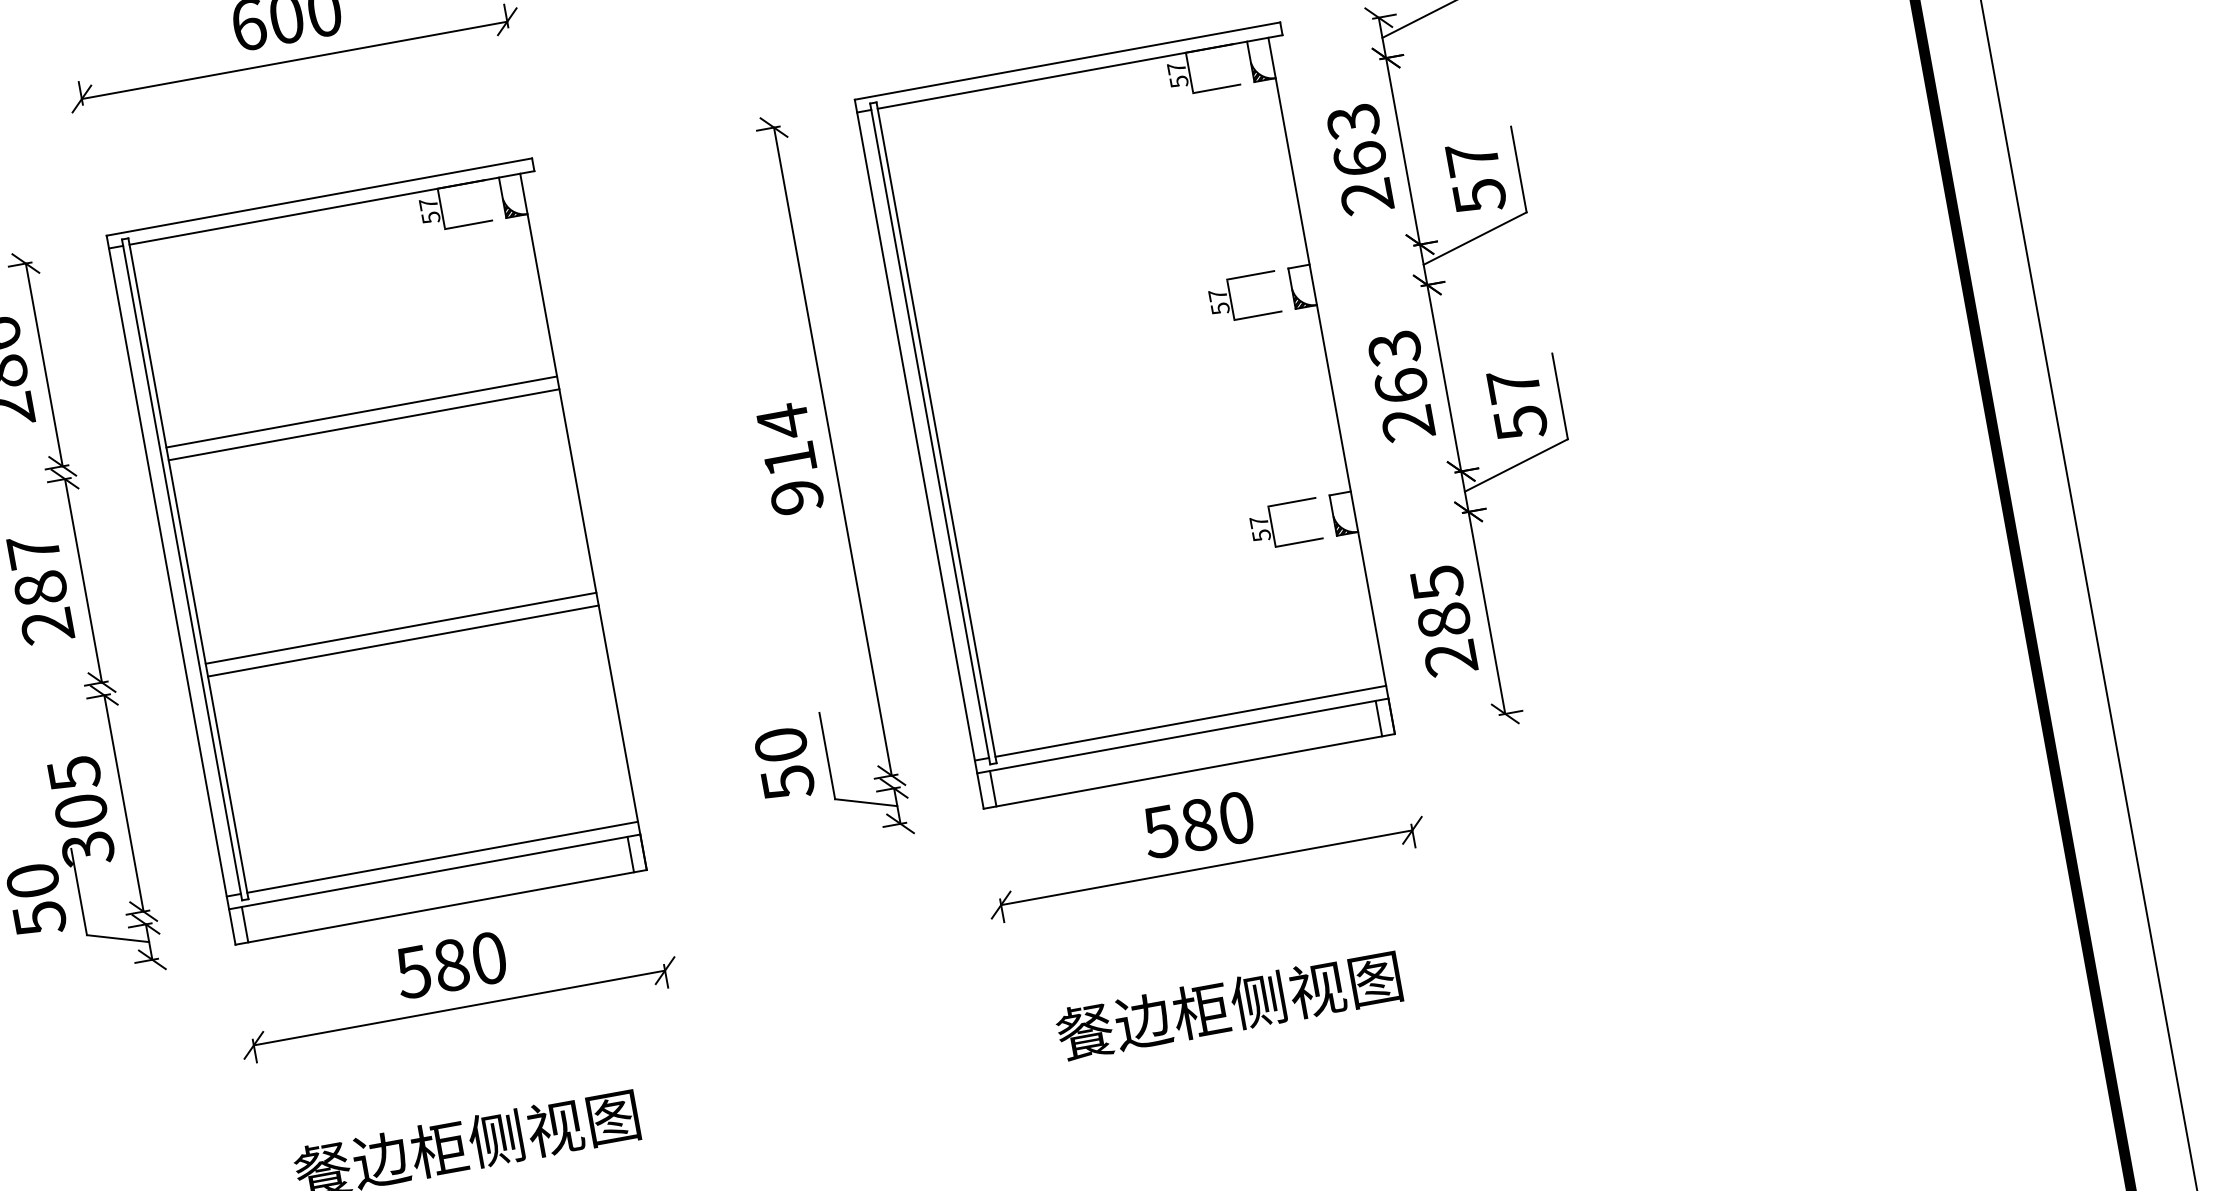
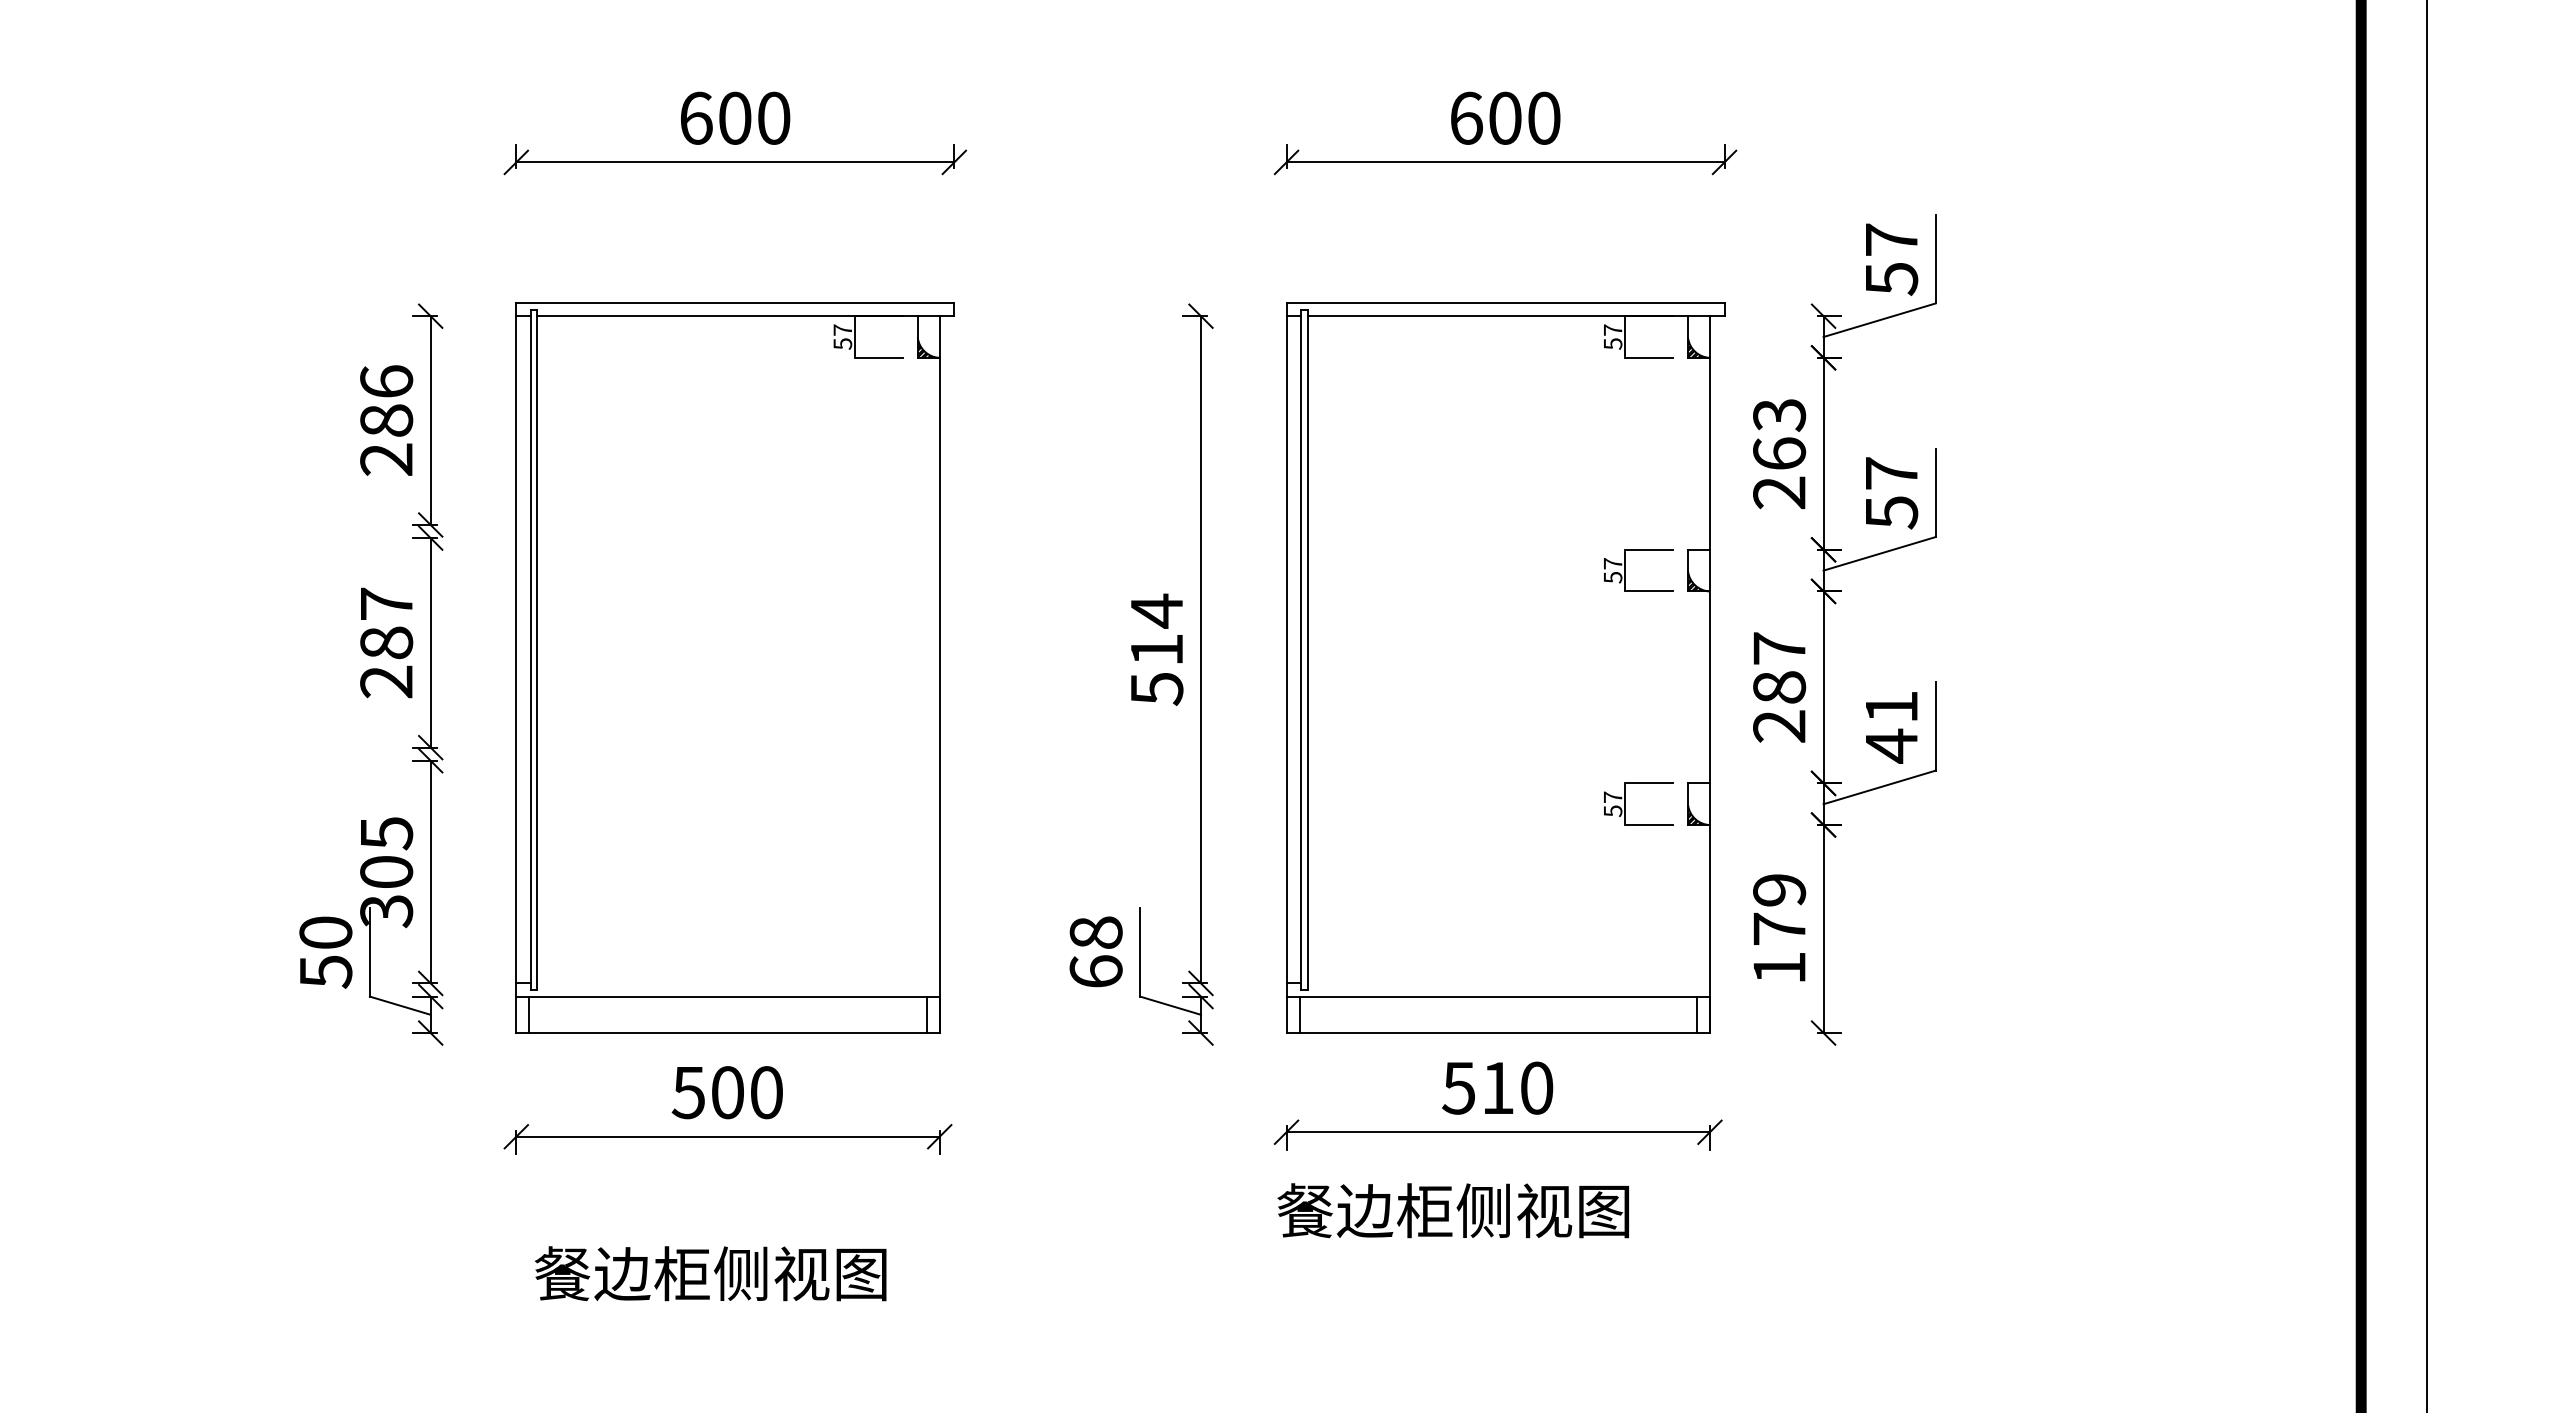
text: (1397, 366) -> (1779, 667), 263 -> 287
text: (1518, 404) -> (1892, 726), 57 -> 41
line: (361, 412) -> (738, 525), removed
line: (364, 425) -> (738, 538), removed
text: (796, 498) -> (1156, 689), 914 -> 514
text: (1444, 621) -> (1779, 929), 285 -> 179
line: (400, 628) -> (738, 747), removed
line: (403, 640) -> (738, 760), removed
line: (1190, 721) -> (1508, 983), removed
text: (783, 764) -> (1095, 952), 50 -> 68
text: (1199, 824) -> (1498, 1087), 580 -> 510
line: (442, 857) -> (738, 983), removed
text: (451, 965) -> (727, 1092), 580 -> 500
text: (1228, 1005) -> (1452, 1210), moved

